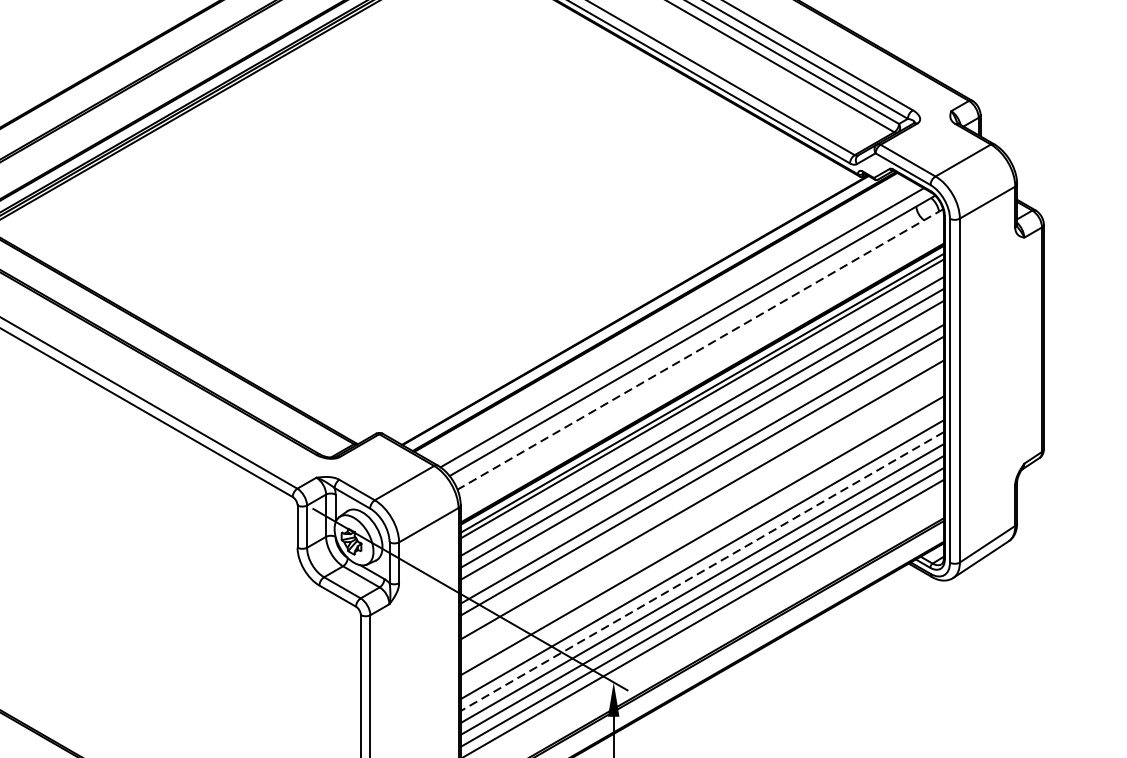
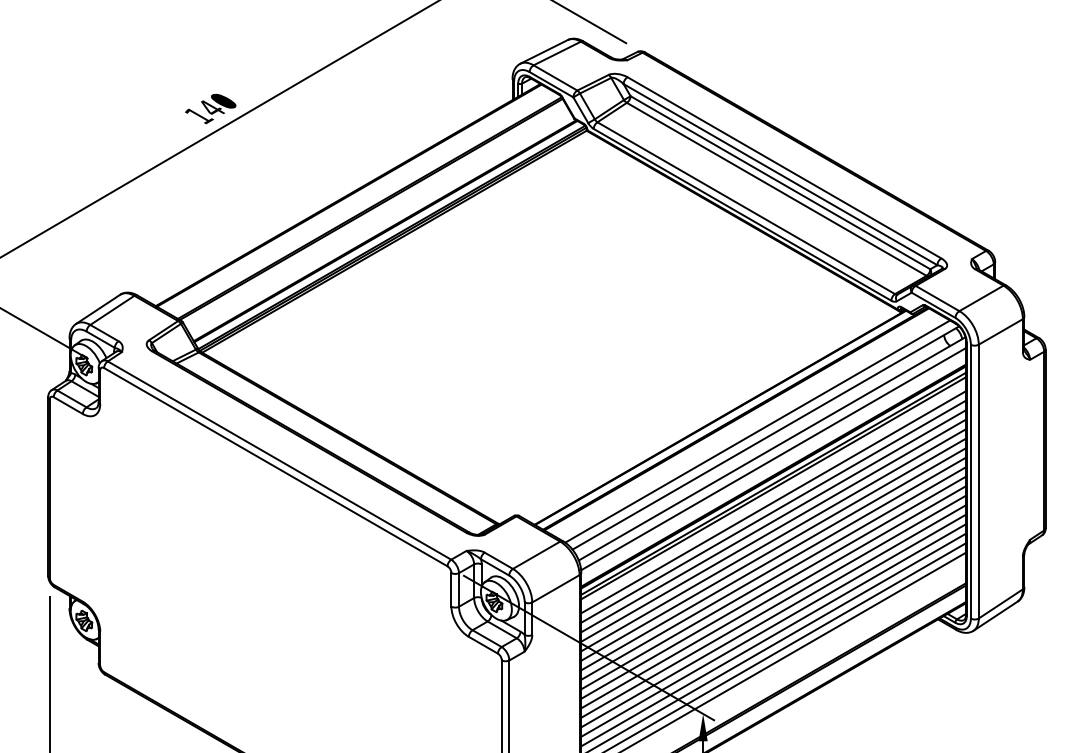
line: (699, 350) -> (771, 449), dashed -> solid
line: (702, 362) -> (773, 459), added
line: (702, 452) -> (773, 530), added
line: (702, 488) -> (773, 559), added
line: (702, 512) -> (773, 578), added
line: (702, 523) -> (773, 587), added
line: (702, 547) -> (773, 606), added
line: (702, 571) -> (773, 625), dashed -> solid

